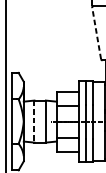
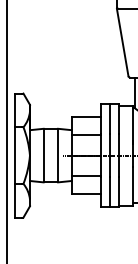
line: (96, 32) -> (122, 42), dashed -> solid
line: (34, 121) -> (43, 155), dashed -> solid

